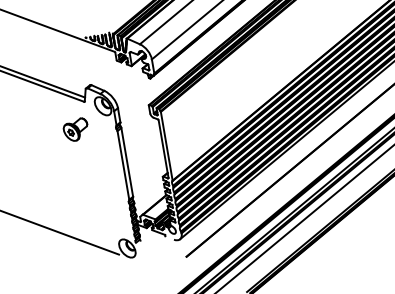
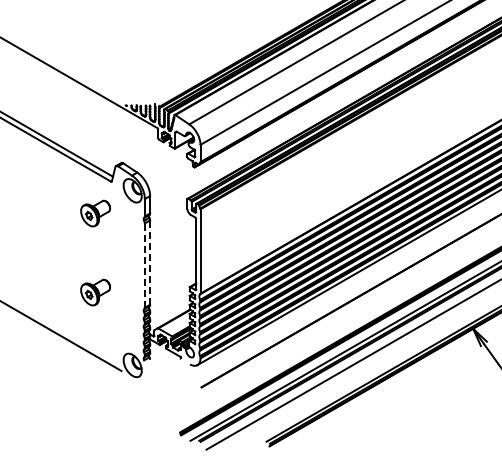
line: (127, 162) -> (150, 262), solid -> dashed
line: (123, 165) -> (144, 265), solid -> dashed
part: (86, 194) -> (95, 292), added

